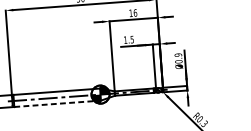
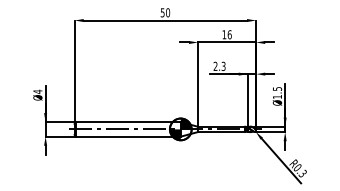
text: (128, 39) -> (219, 65), 1.5 -> 2.3
text: (178, 58) -> (277, 92), Ø0.9 -> Ø1.5
line: (58, 103) -> (129, 136), dashed -> solid

